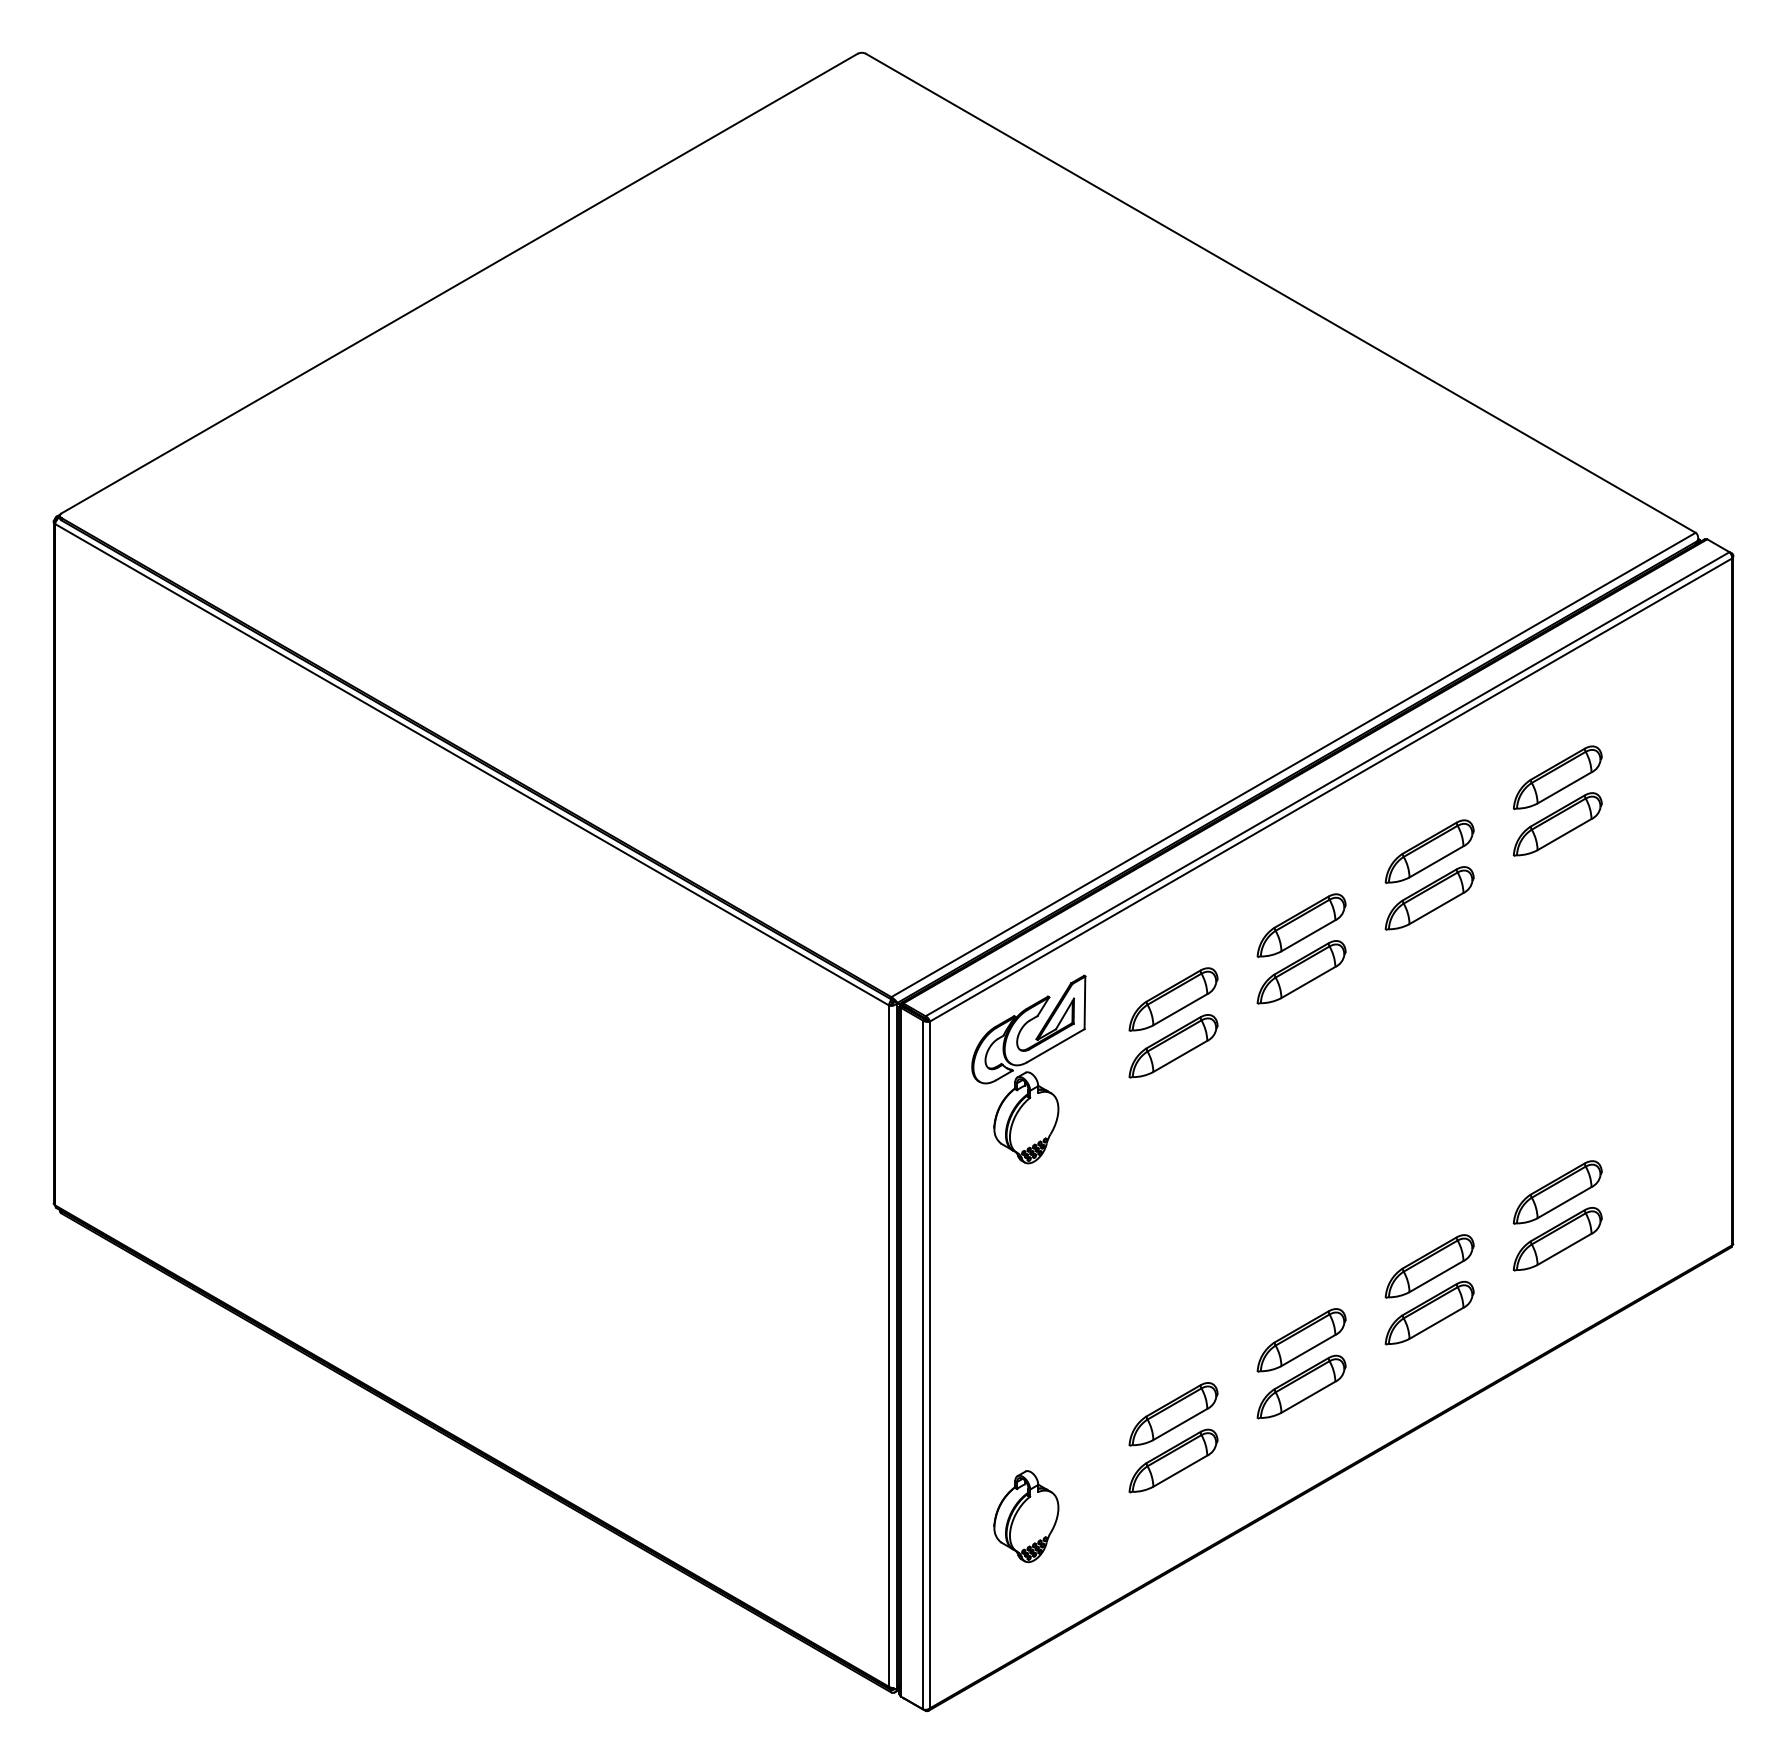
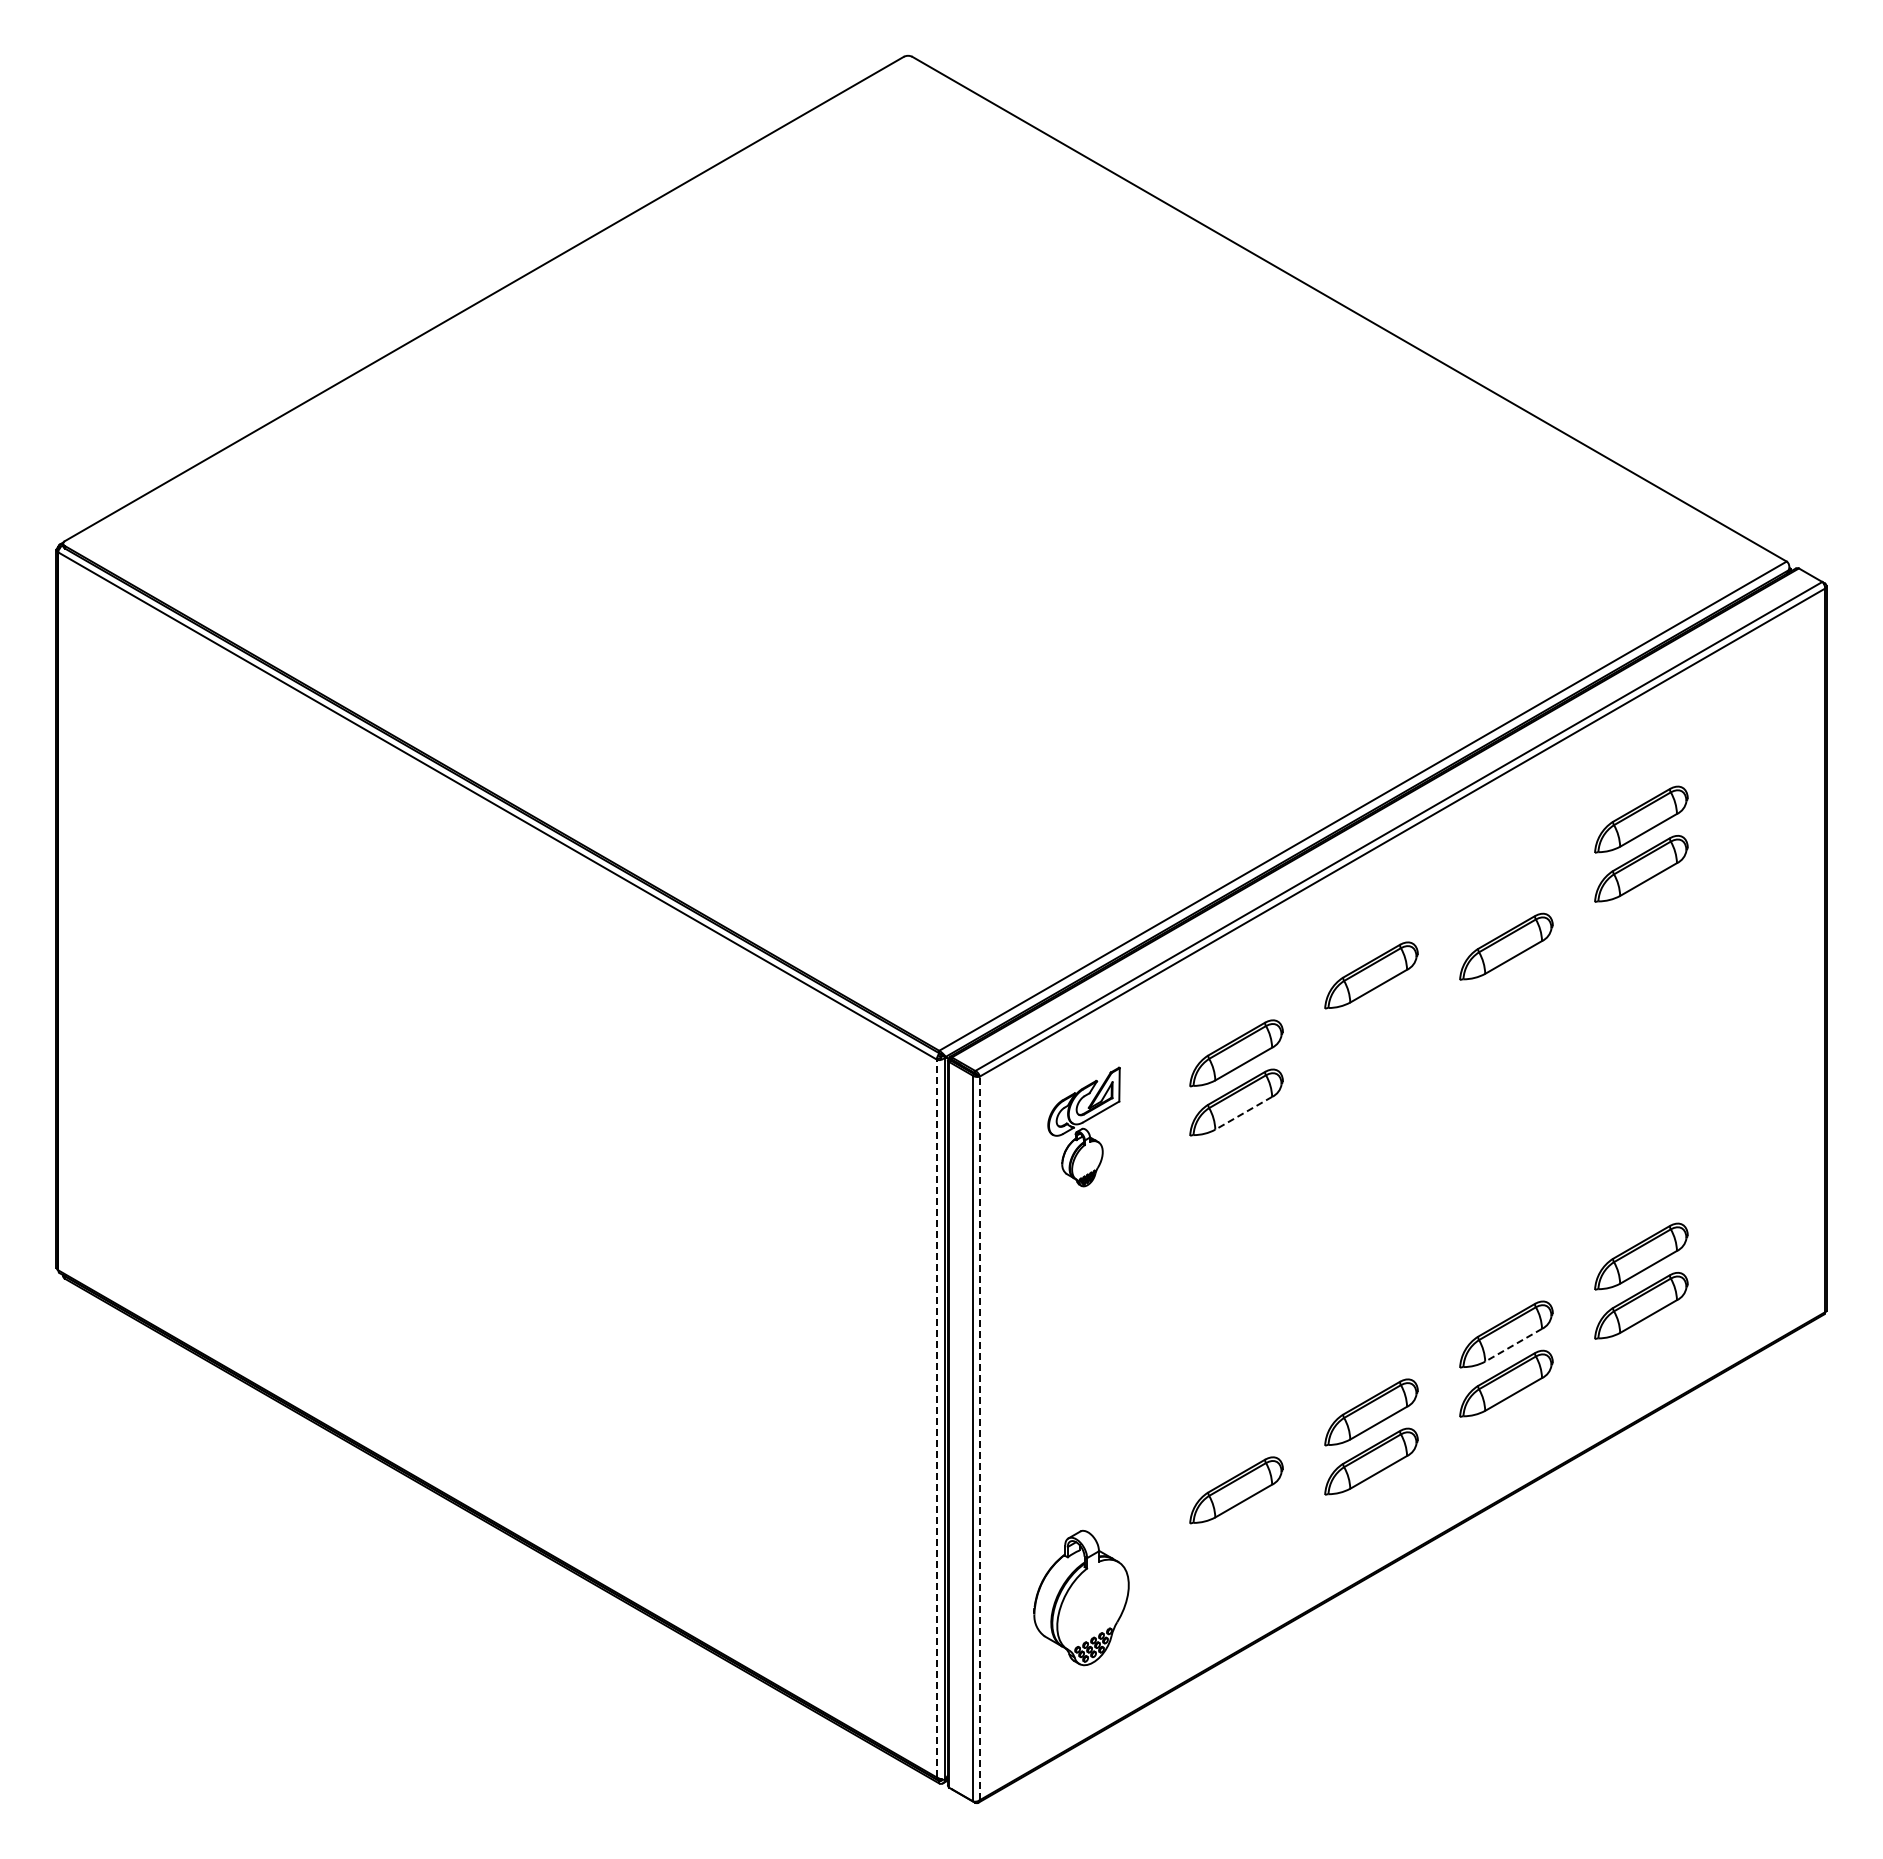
part: (1429, 851) -> (1506, 897), removed
part: (1301, 972) -> (1371, 1024), removed
line: (1180, 1056) -> (1243, 1113), solid -> dashed
part: (1028, 1068) -> (1083, 1126), size x0.6
line: (1436, 1276) -> (1513, 1345), solid -> dashed
line: (888, 1346) -> (936, 1418), solid -> dashed
line: (929, 1365) -> (979, 1438), solid -> dashed
part: (1173, 1460) -> (1236, 1539), removed
part: (1026, 1516) -> (1081, 1598), size x1.4

